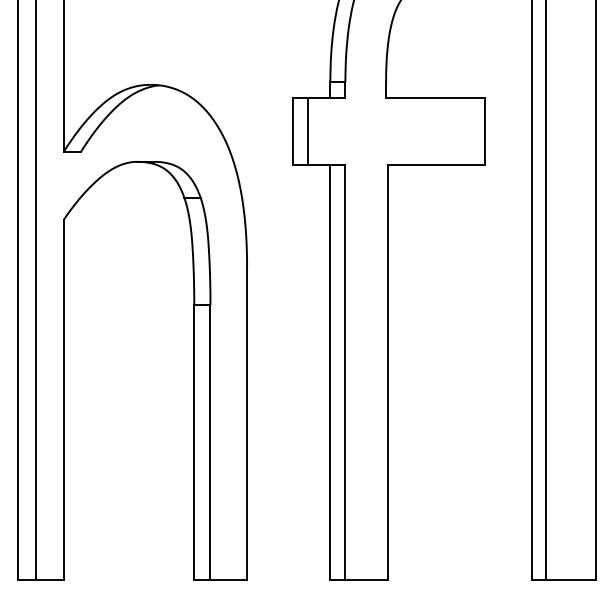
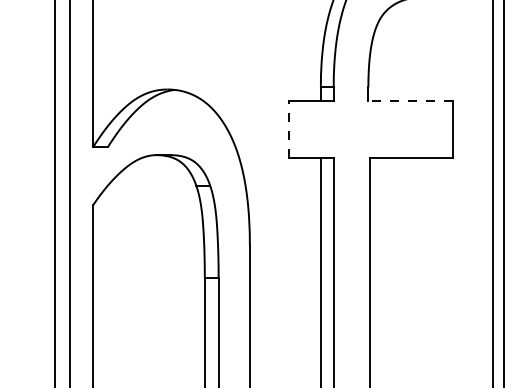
line: (435, 98) -> (410, 101), solid -> dashed
line: (292, 131) -> (288, 129), solid -> dashed
line: (307, 131) -> (301, 129), removed

